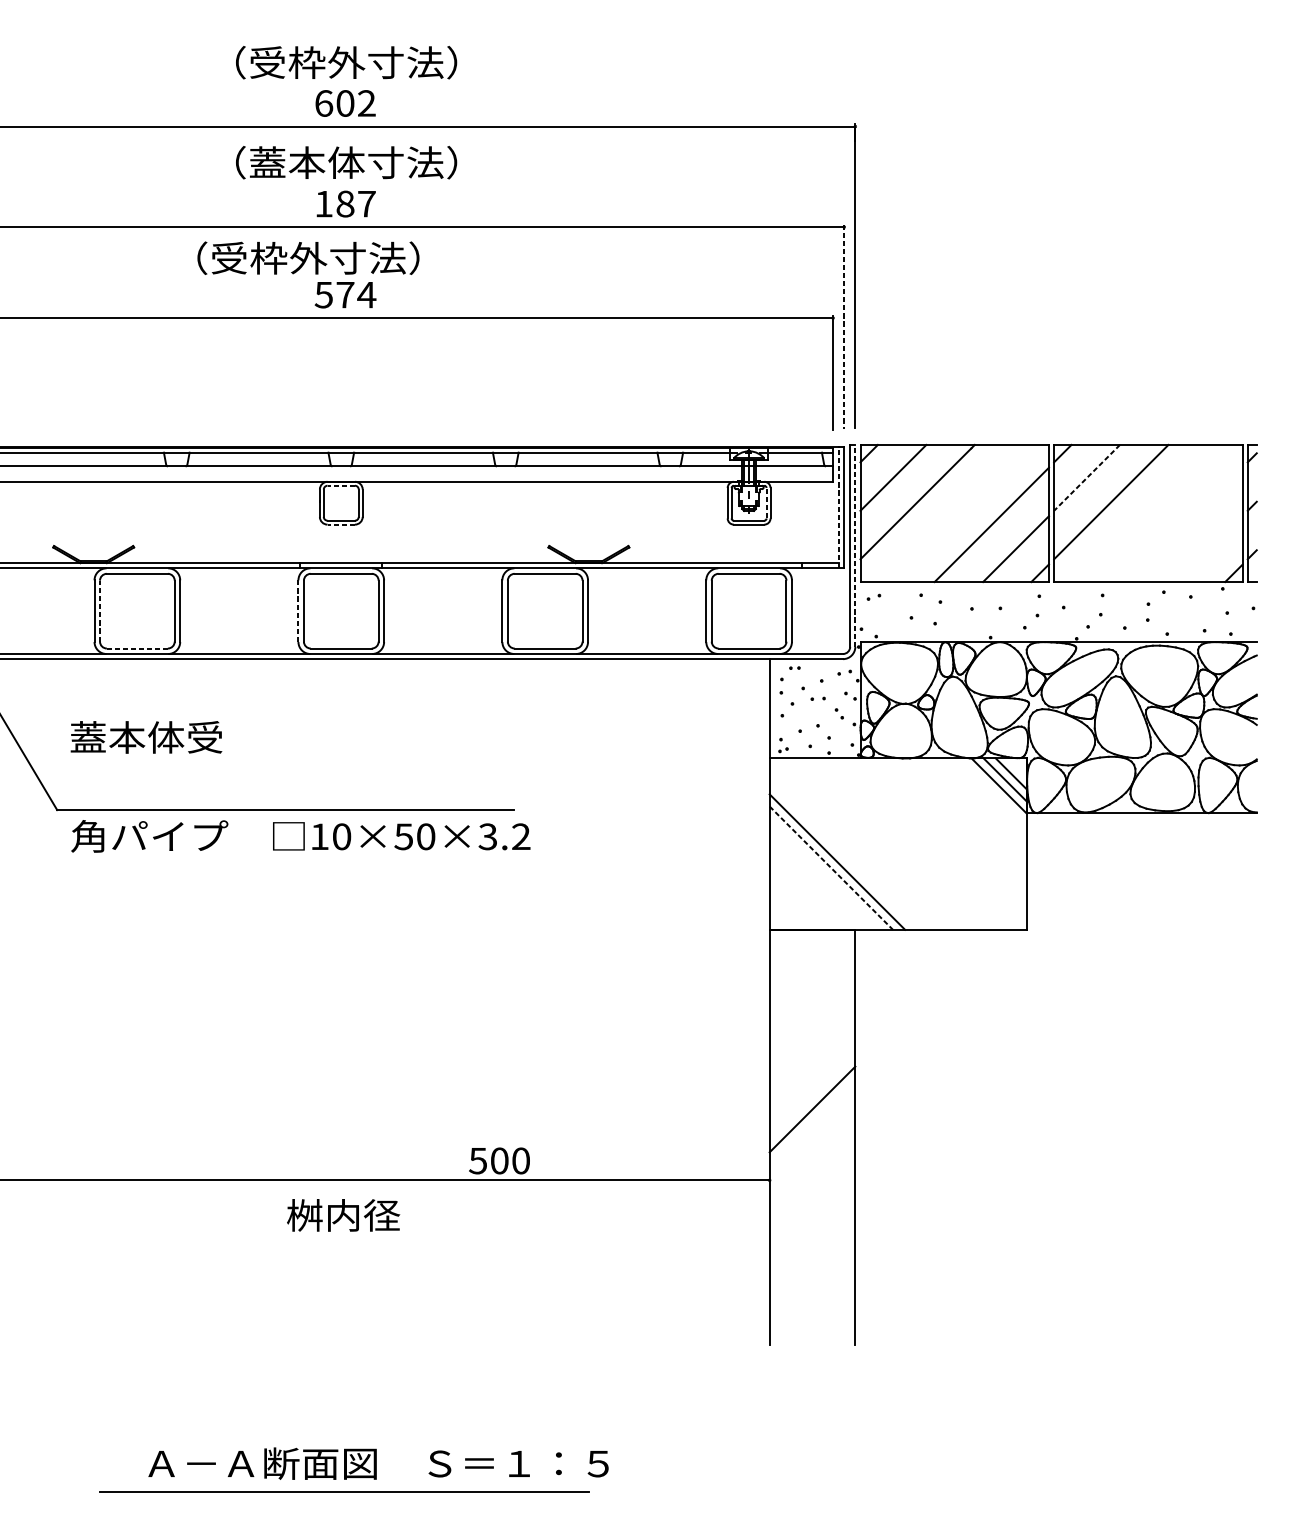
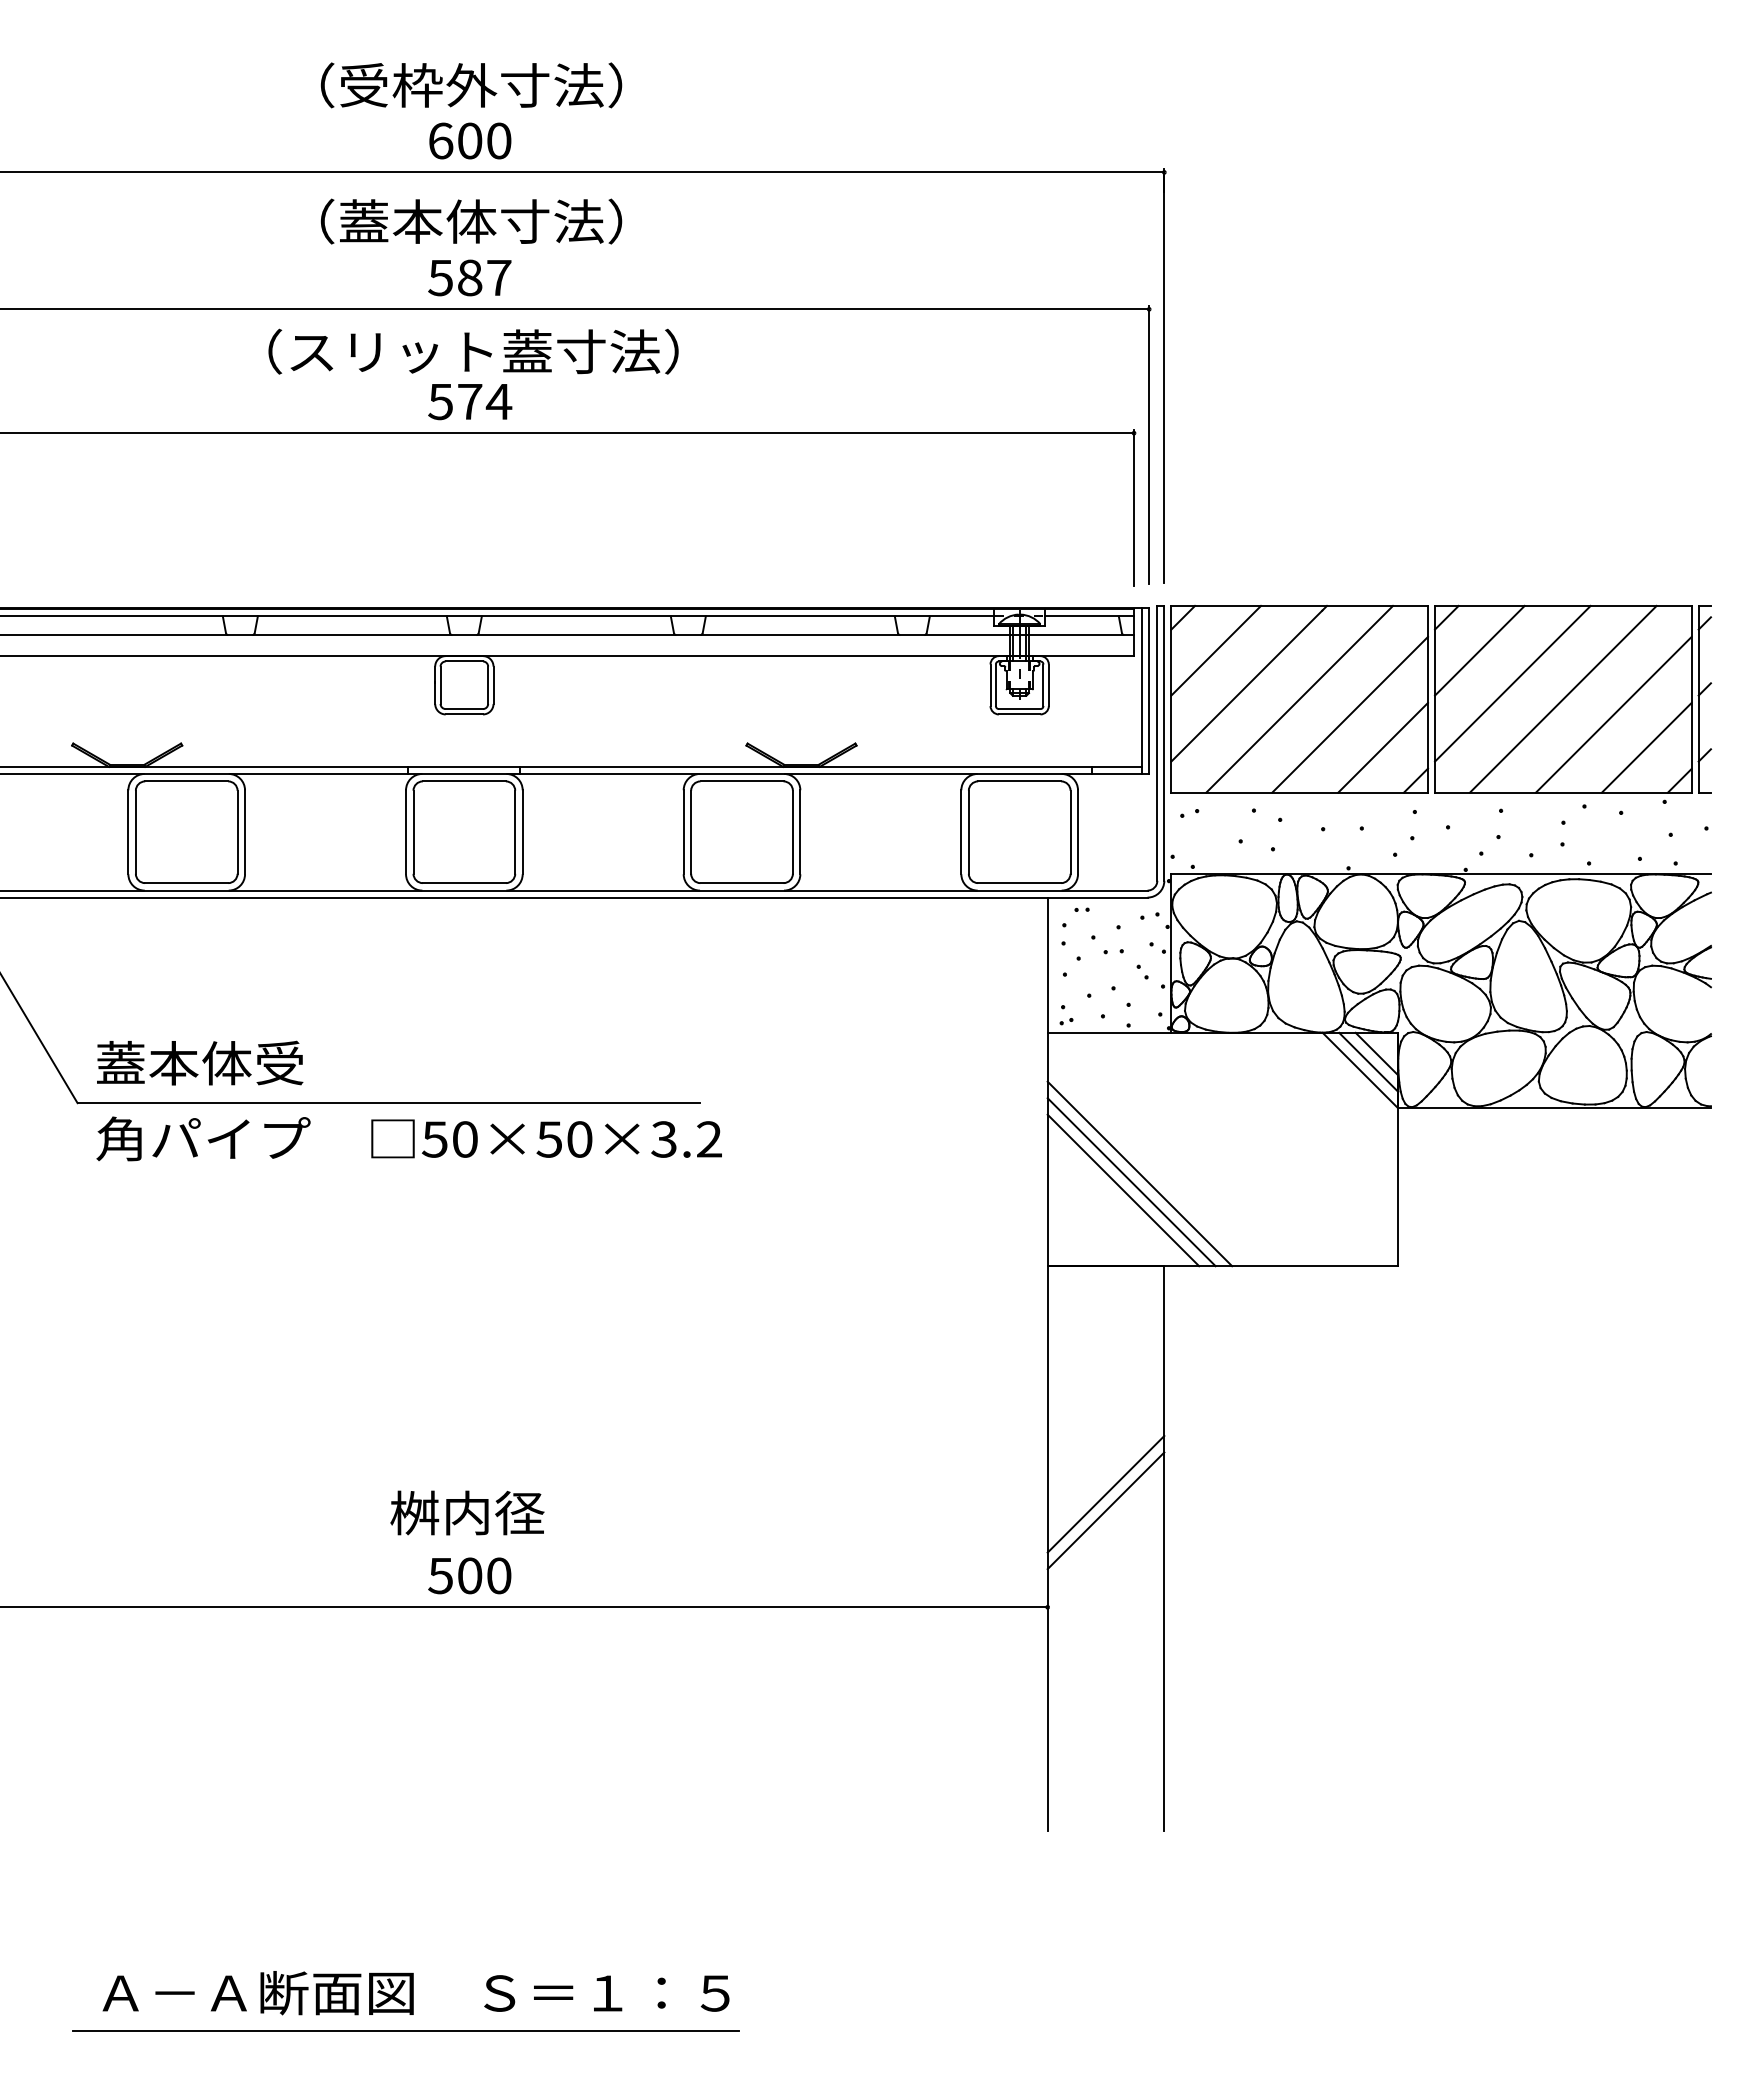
text: (367, 103) -> (499, 140), 602 -> 600
text: (323, 204) -> (440, 278), 187 -> 587
text: (355, 258) -> (483, 351), （受枠外寸法） -> （スリット蓋寸法）
line: (844, 327) -> (1149, 445), dashed -> solid
line: (1086, 478) -> (1479, 651), dashed -> solid
line: (341, 485) -> (464, 661), dashed -> solid
line: (766, 503) -> (1043, 685), dashed -> solid
line: (839, 507) -> (1142, 691), dashed -> solid
line: (954, 512) -> (1299, 698), added
line: (1148, 512) -> (1563, 698), added
line: (341, 524) -> (464, 714), dashed -> solid
line: (1185, 524) -> (1613, 714), added
line: (855, 545) -> (1164, 742), dashed -> solid
line: (1209, 548) -> (1646, 747), added
line: (99, 611) -> (135, 832), dashed -> solid
line: (298, 611) -> (406, 832), dashed -> solid
line: (137, 648) -> (186, 883), dashed -> solid
text: (146, 736) -> (200, 1062), moved
text: (319, 836) -> (434, 1139), 10×50×3.2 -> 50×50×3.2
line: (831, 868) -> (1131, 1182), dashed -> solid
line: (825, 874) -> (1123, 1190), added
line: (812, 1096) -> (1105, 1493), added
text: (499, 1160) -> (469, 1575), moved
text: (343, 1215) -> (467, 1512), moved
text: (378, 1463) -> (415, 1993), moved
line: (344, 1491) -> (405, 2030), moved

